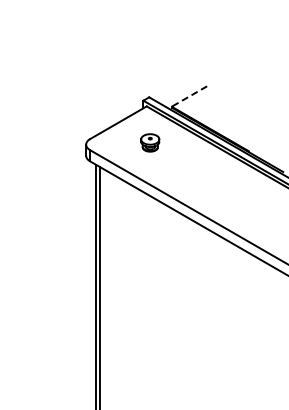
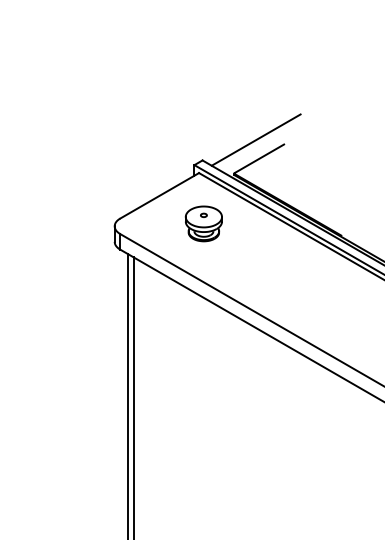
line: (187, 82) -> (255, 139), added
line: (190, 95) -> (259, 157), dashed -> solid
part: (150, 142) -> (204, 223), size x1.43

